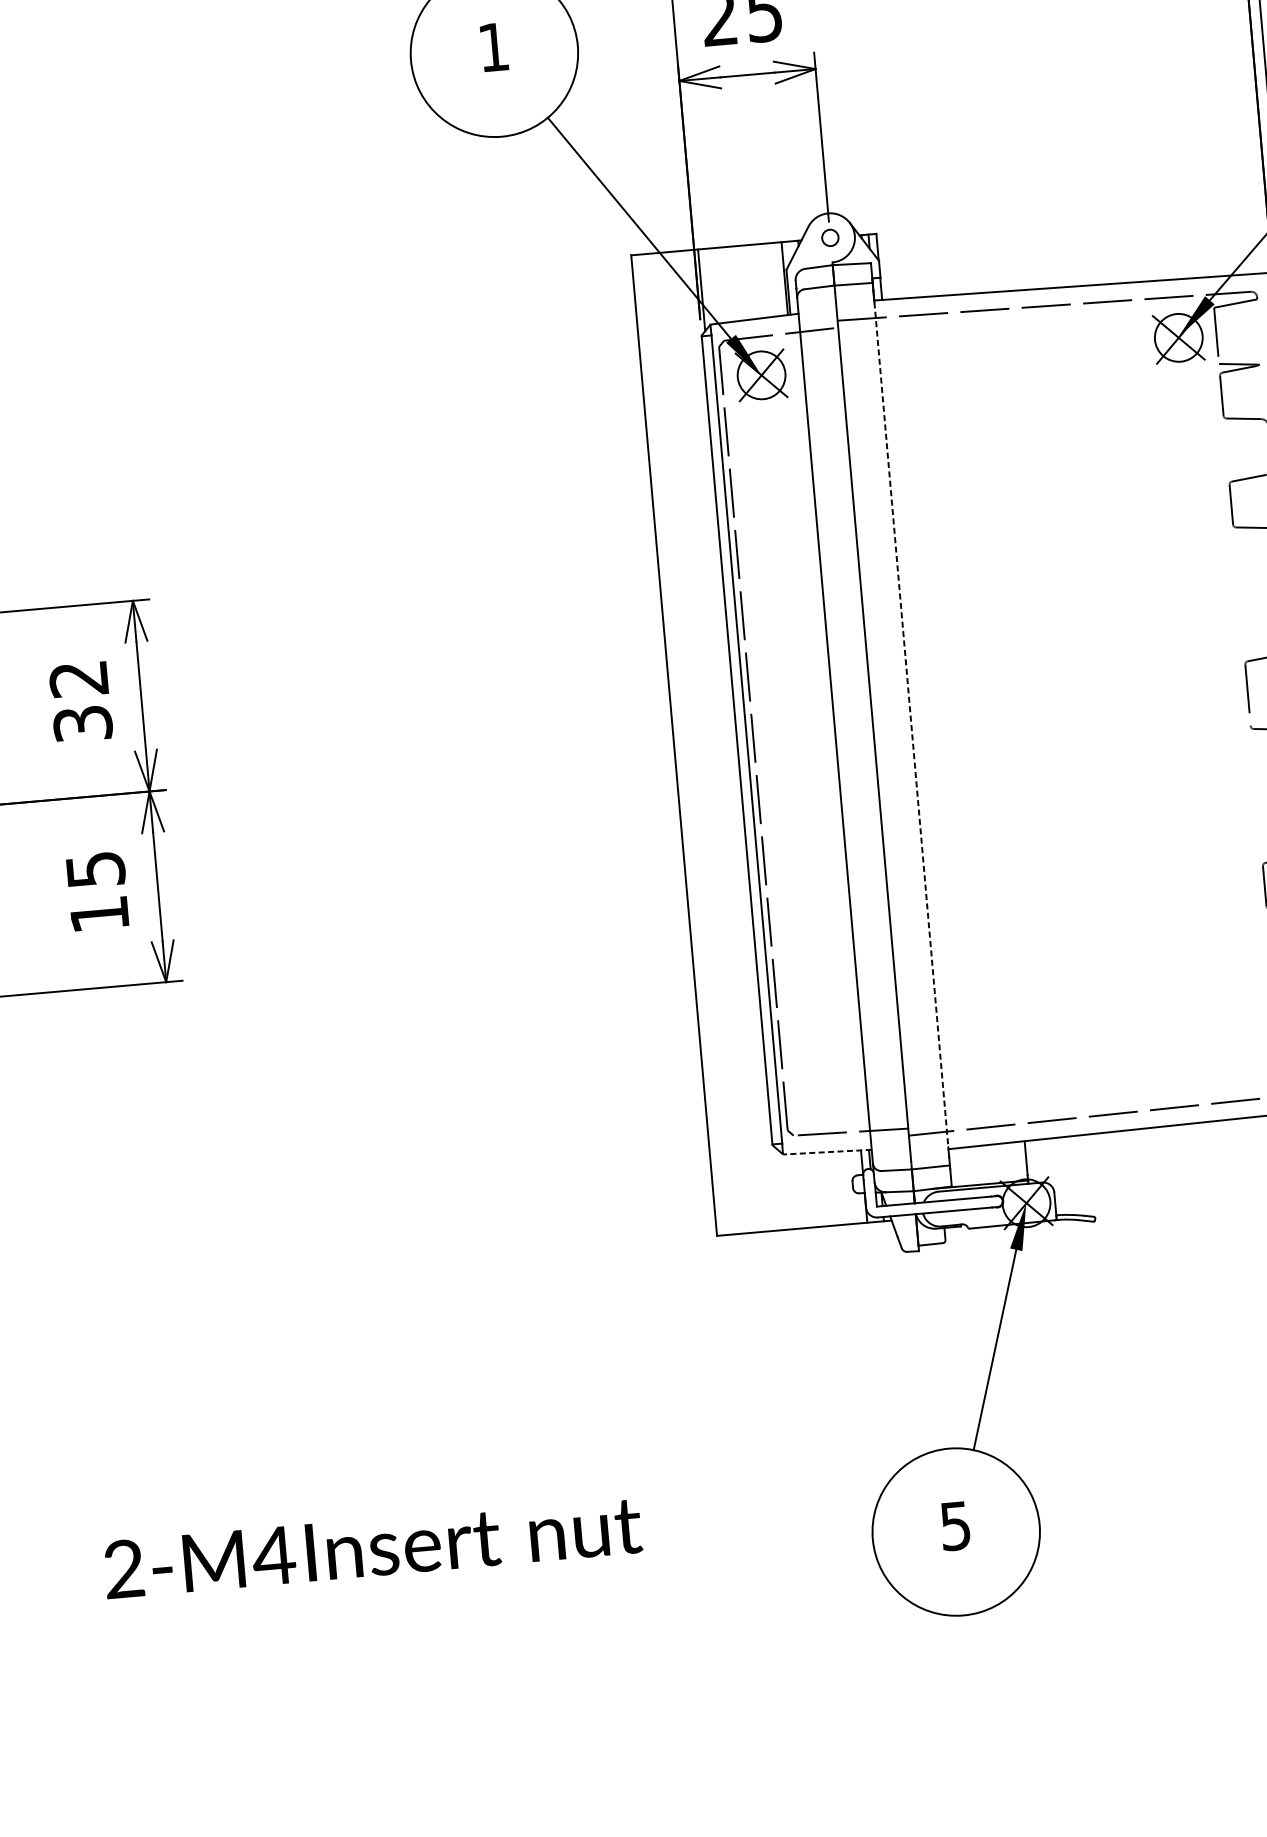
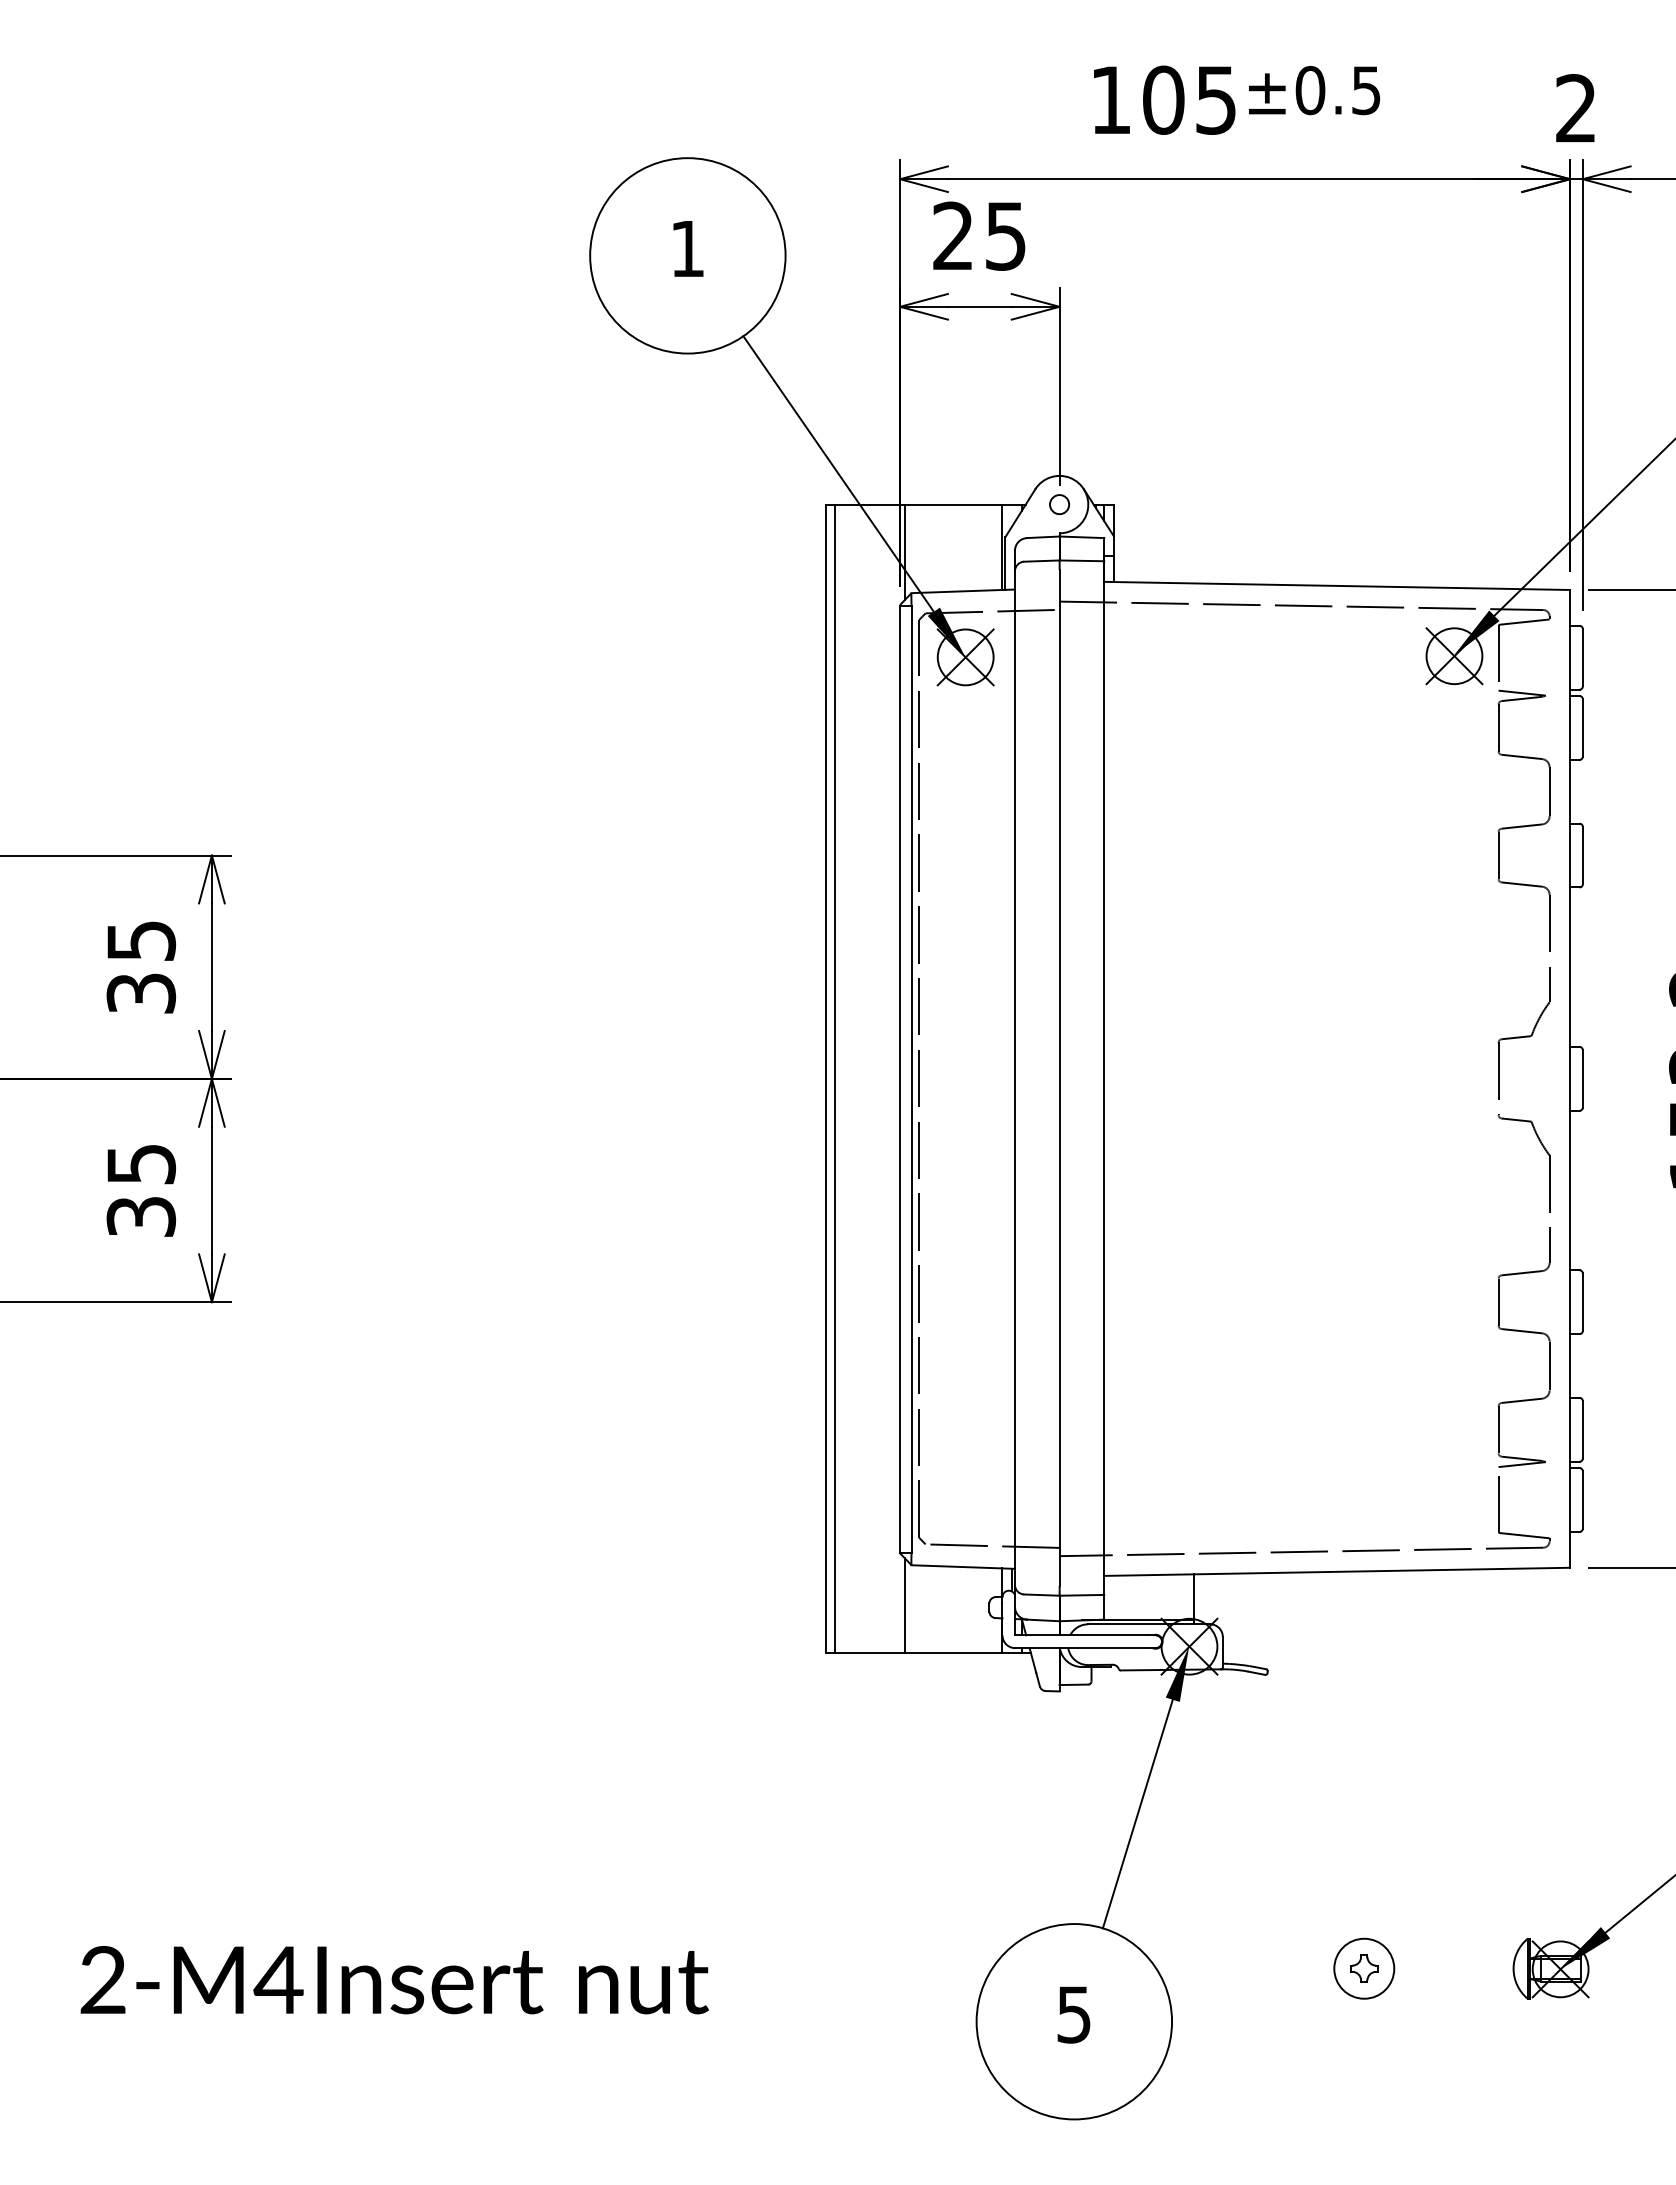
text: (79, 679) -> (141, 941), 32 -> 35
line: (911, 724) -> (1104, 1078), dashed -> solid
line: (681, 744) -> (834, 1078), added
text: (99, 914) -> (141, 1216), 15 -> 35
line: (827, 1152) -> (963, 1567), dashed -> solid
line: (780, 1189) -> (904, 1605), added
part: (1200, 1464) -> (1364, 1968), added

